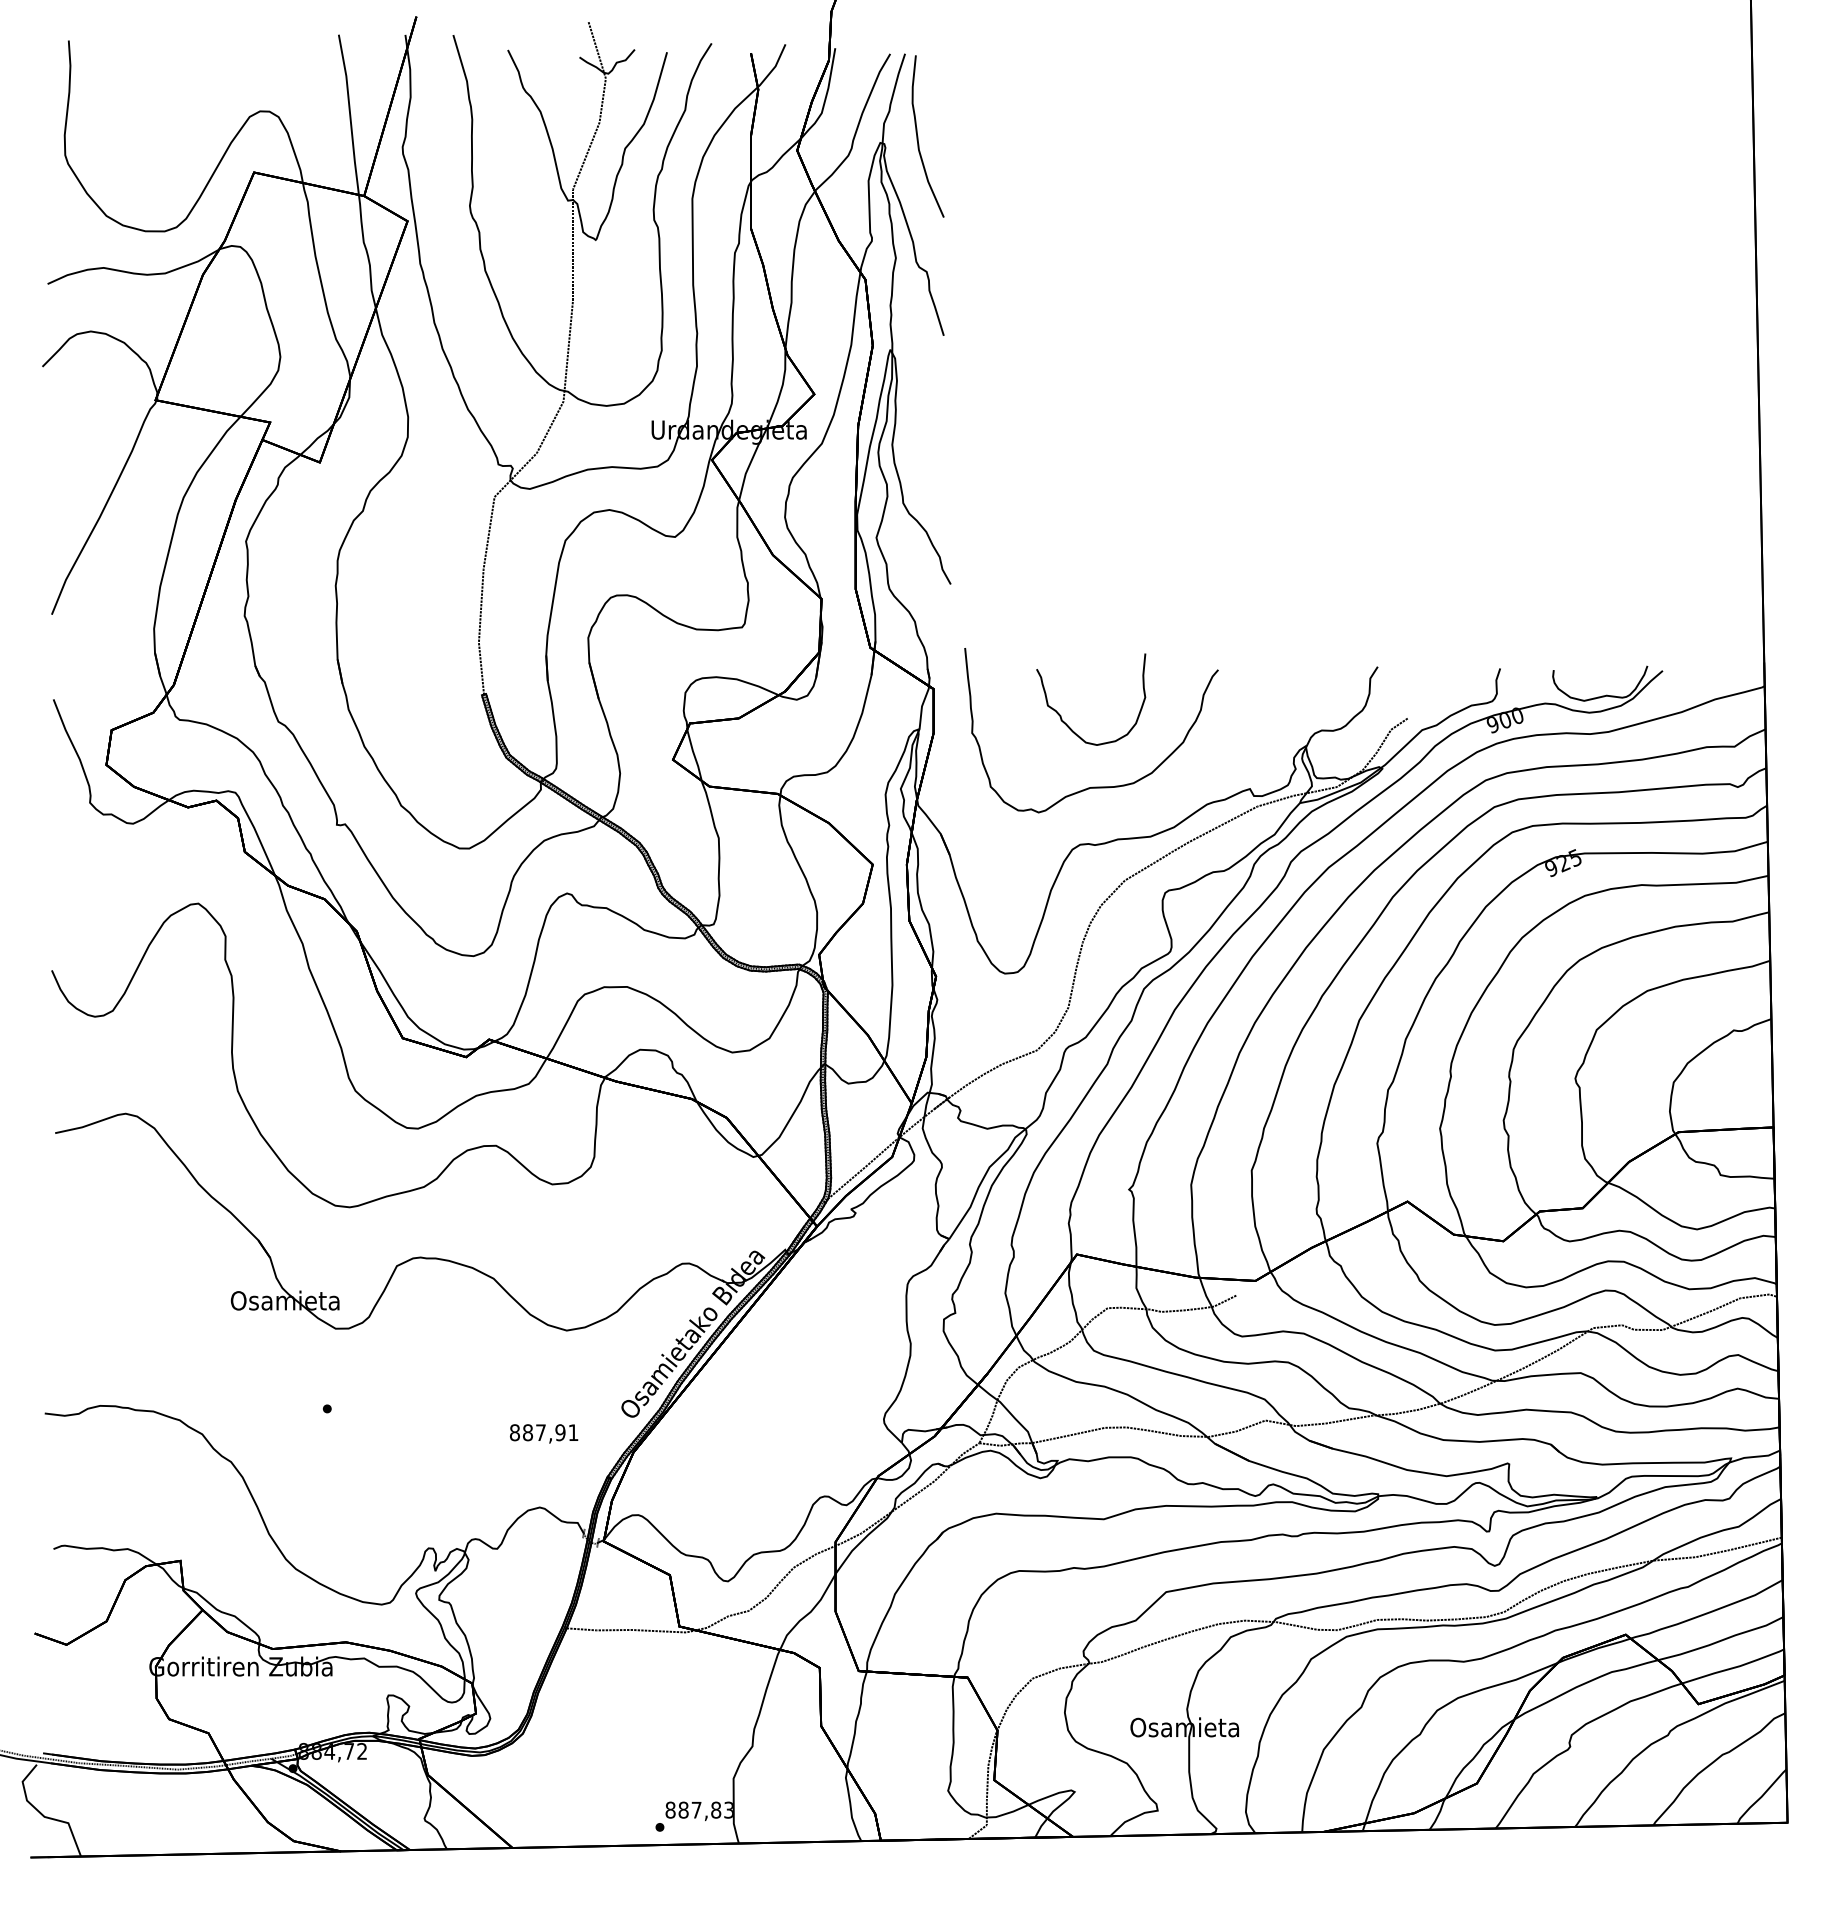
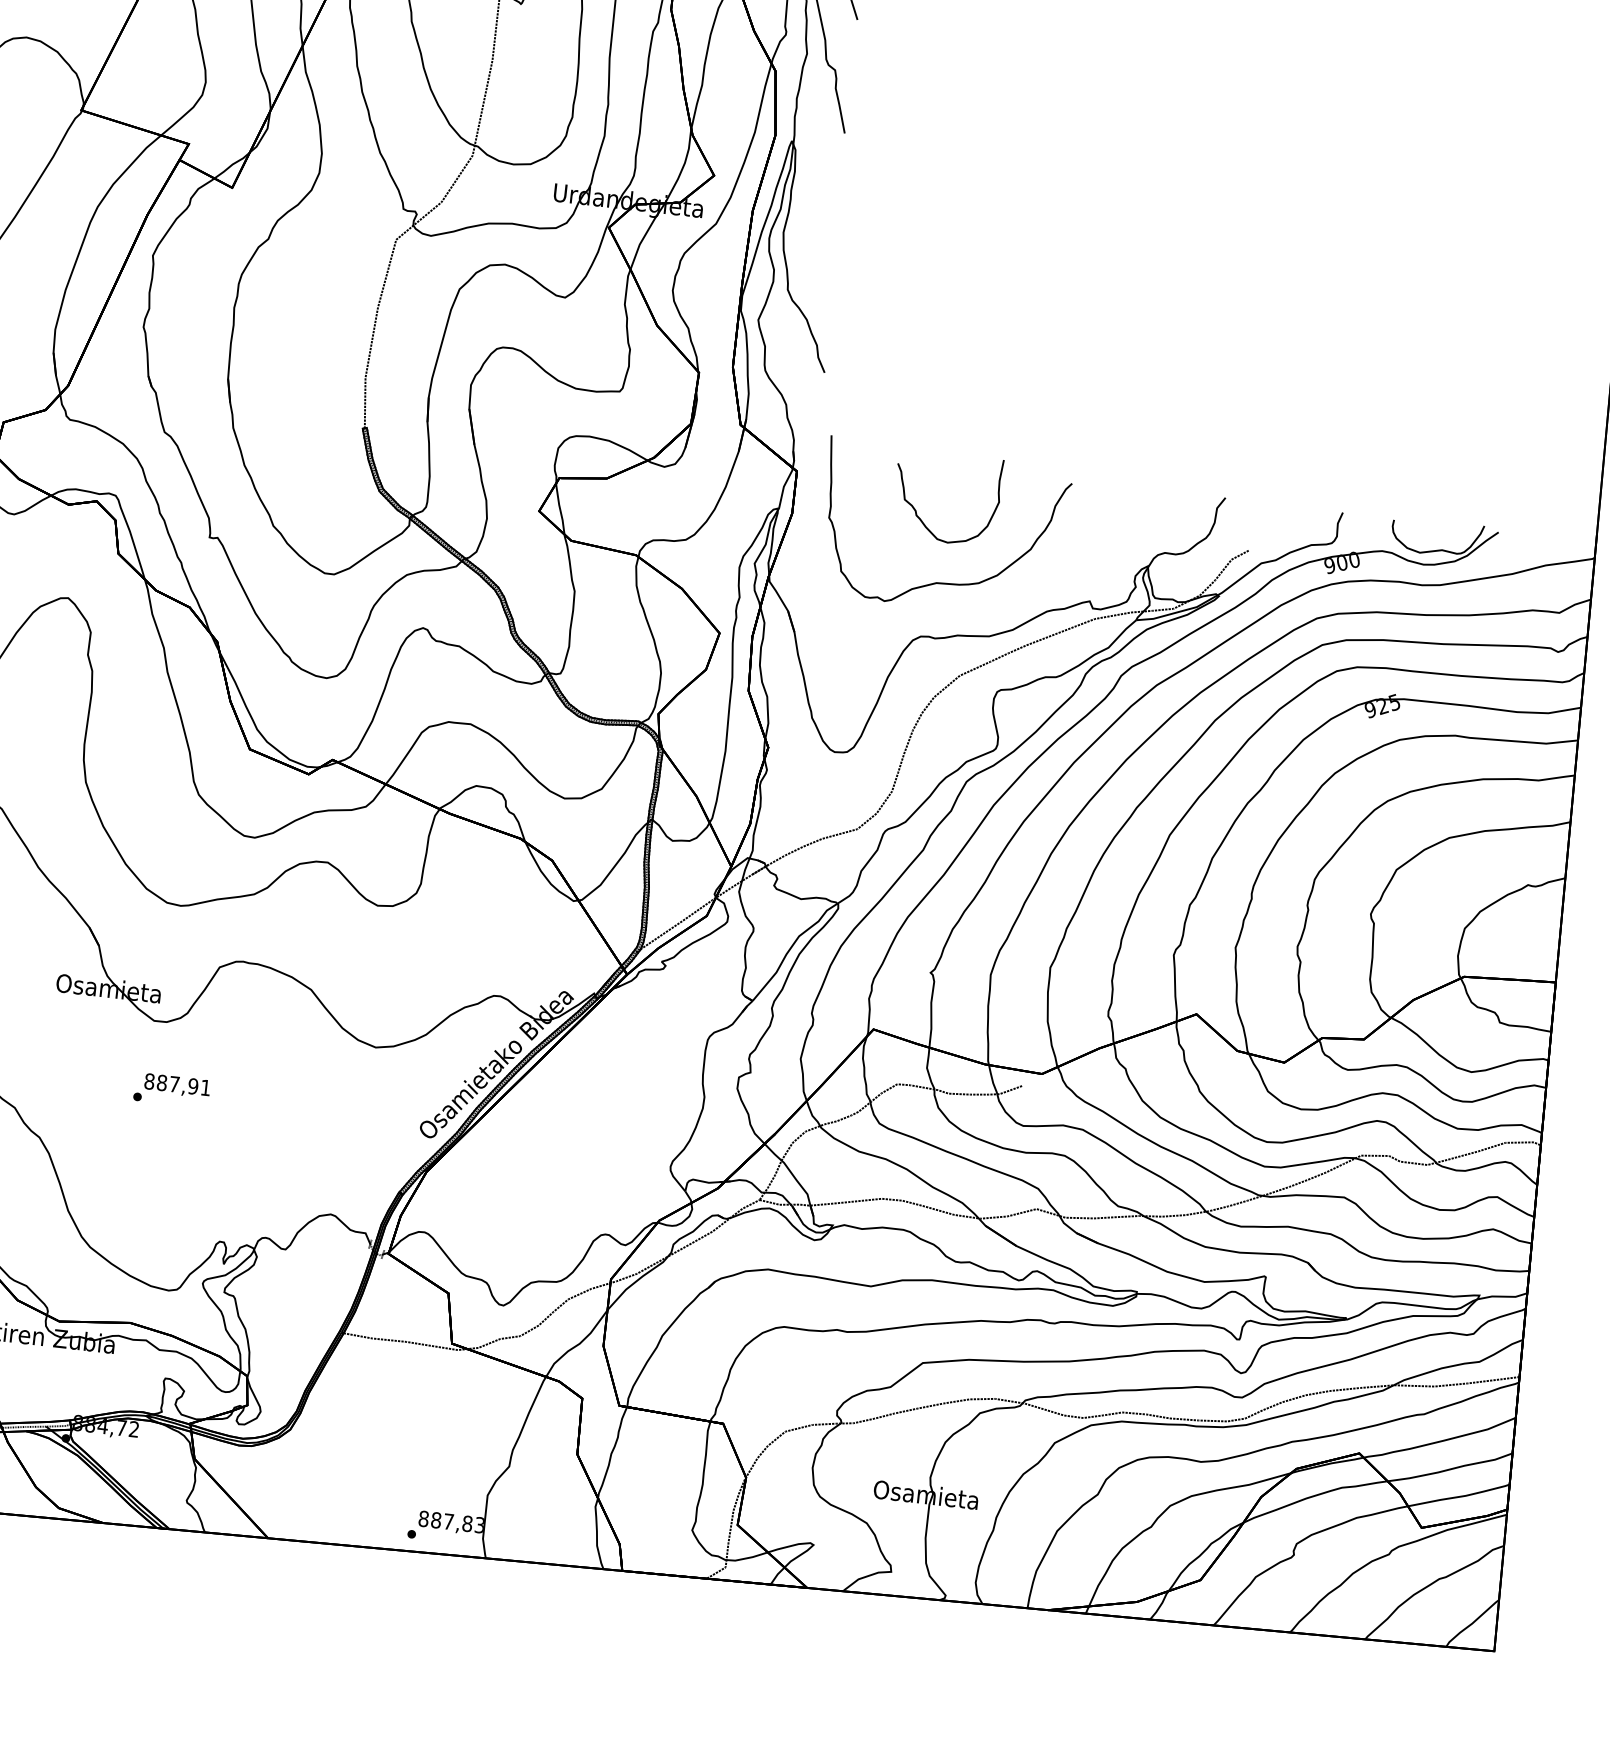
text: (544, 1433) -> (177, 1085), moved

